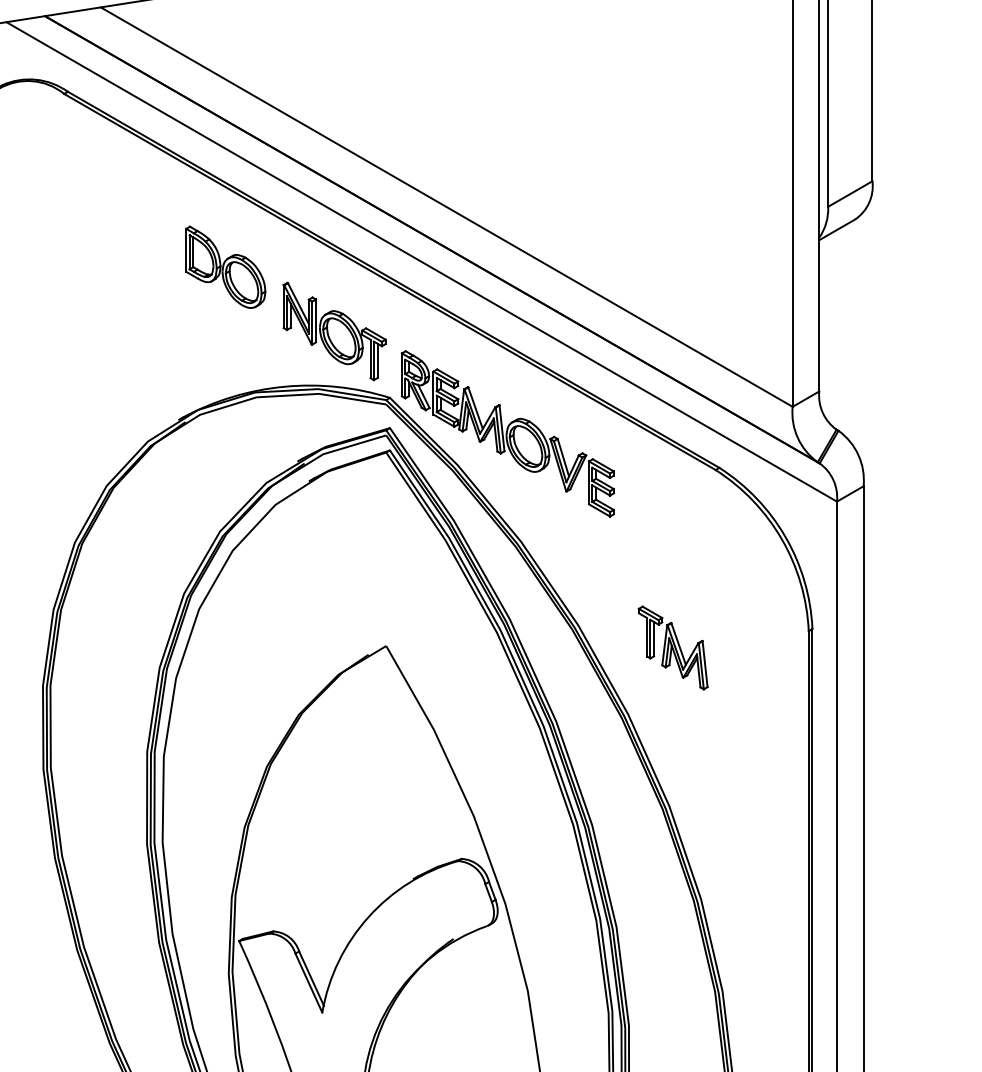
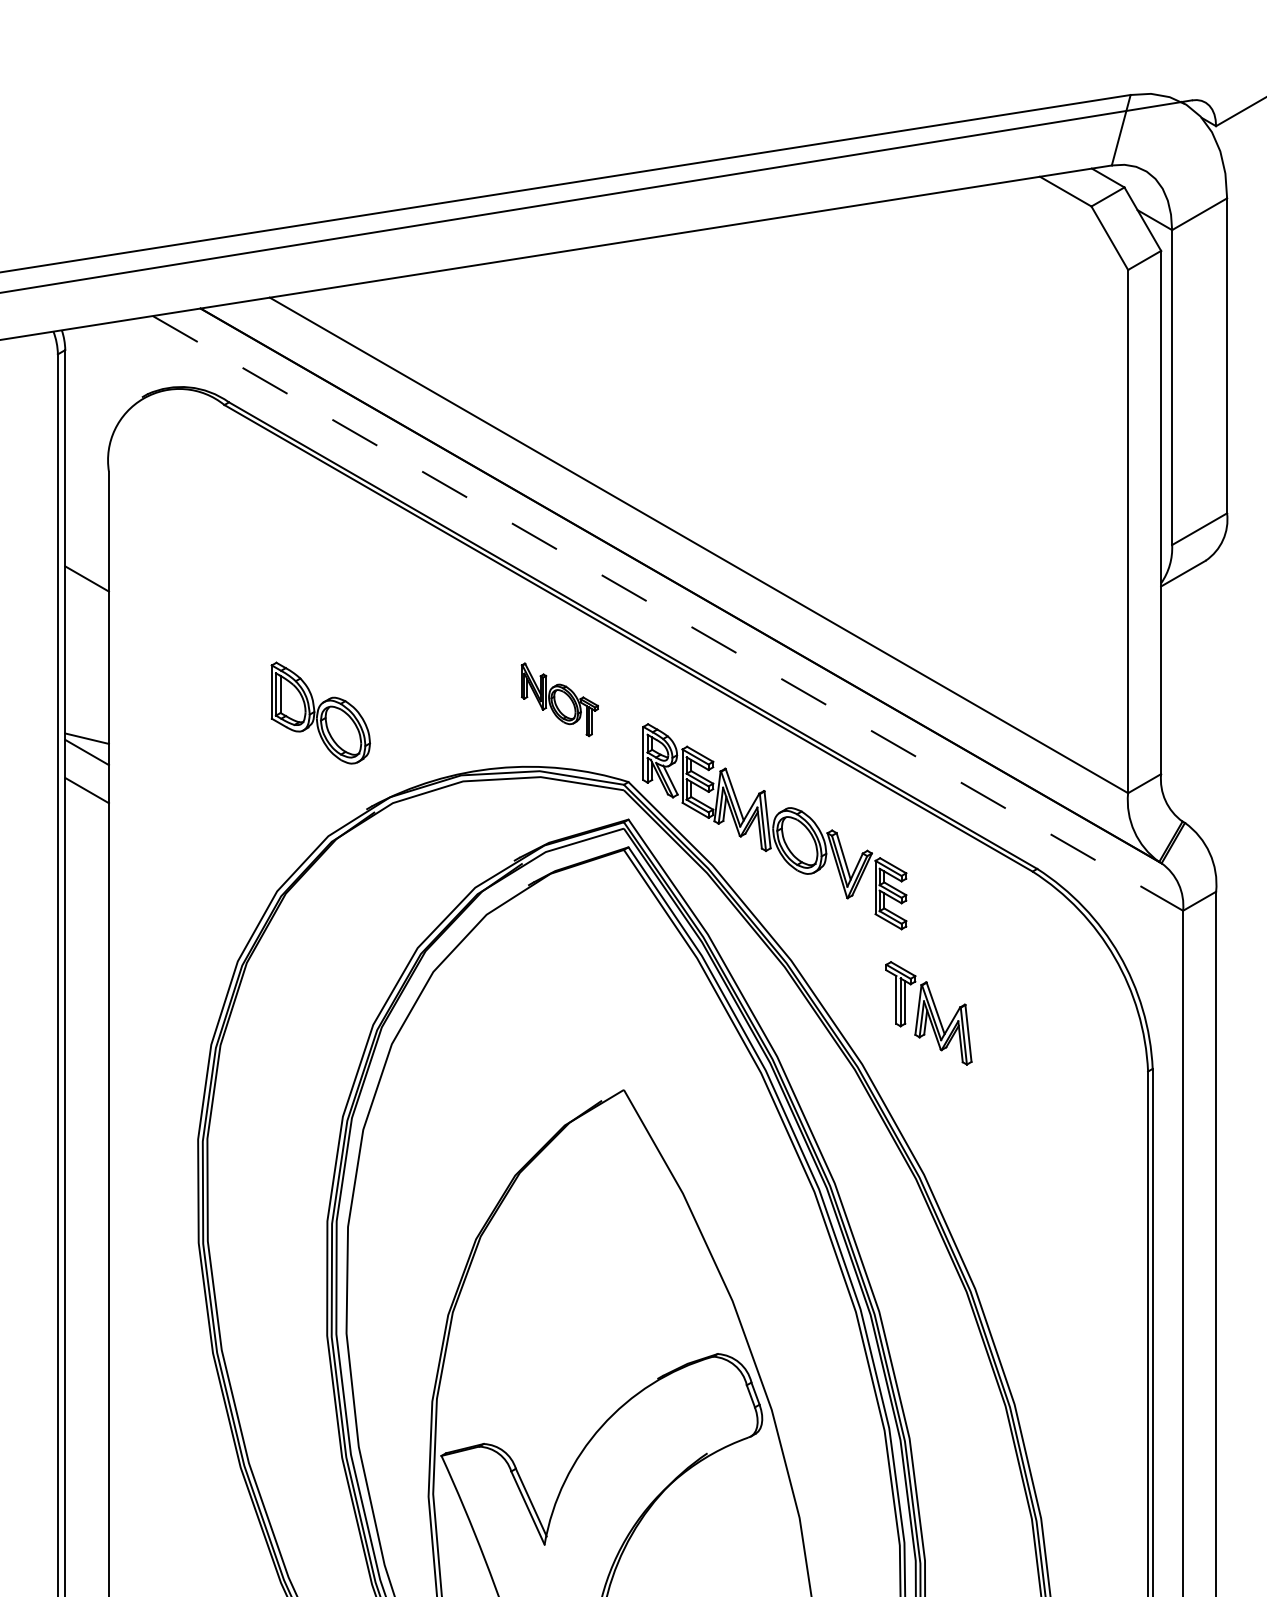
line: (421, 261) -> (667, 613), solid -> dashed
part: (225, 266) -> (320, 712), moved
part: (334, 331) -> (559, 699), size x0.6
part: (672, 648) -> (928, 1013), moved

